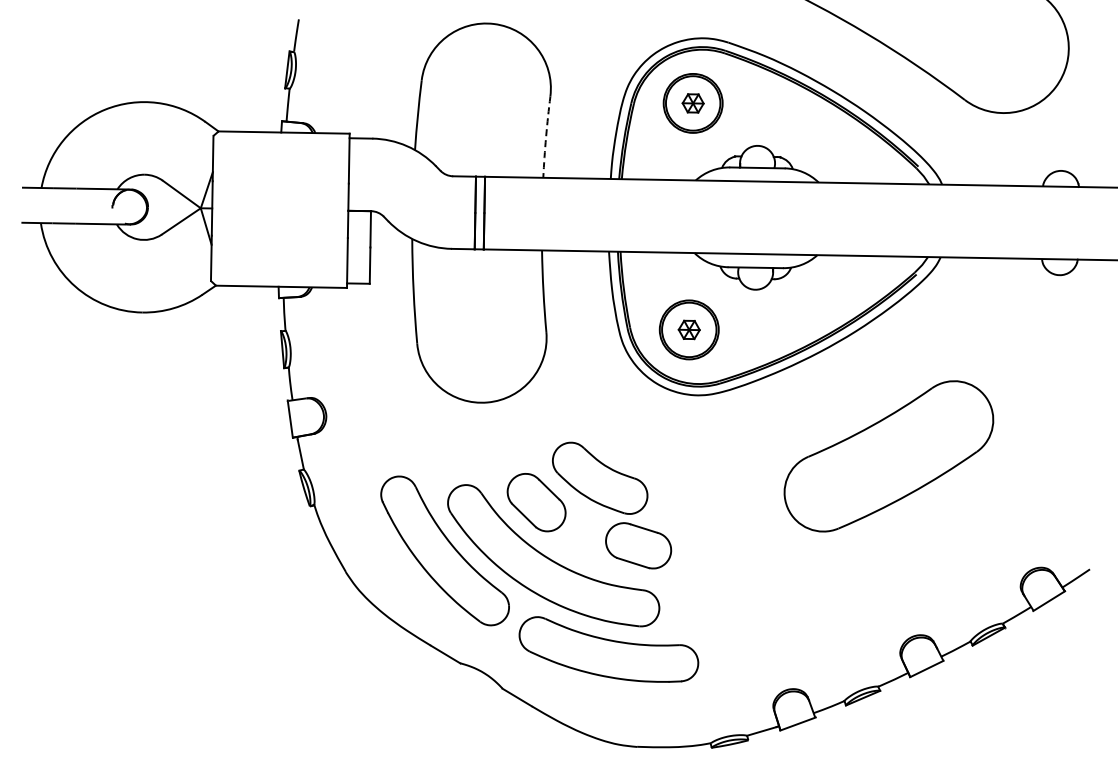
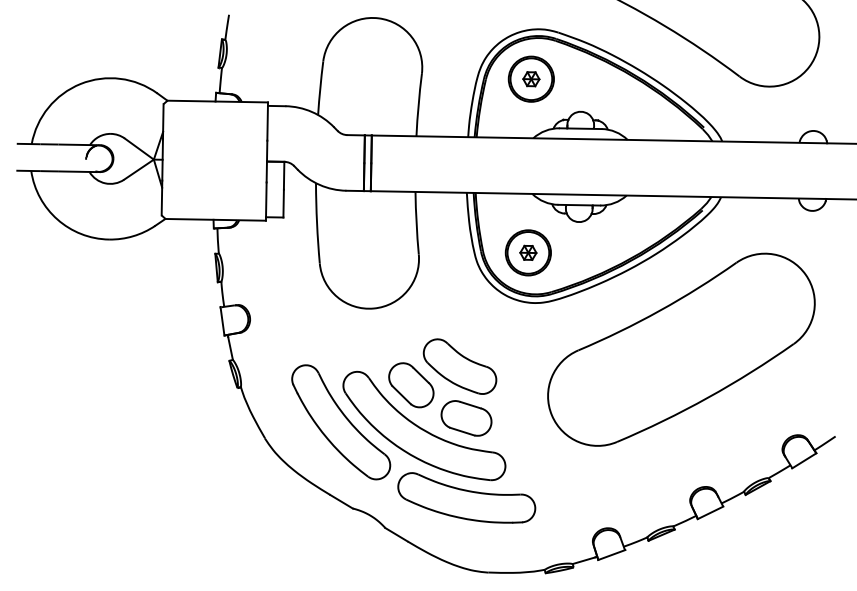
arc: (546, 137) -> (418, 105), dashed -> solid
part: (888, 456) -> (681, 349), size x1.67
part: (638, 545) -> (466, 418), moved

